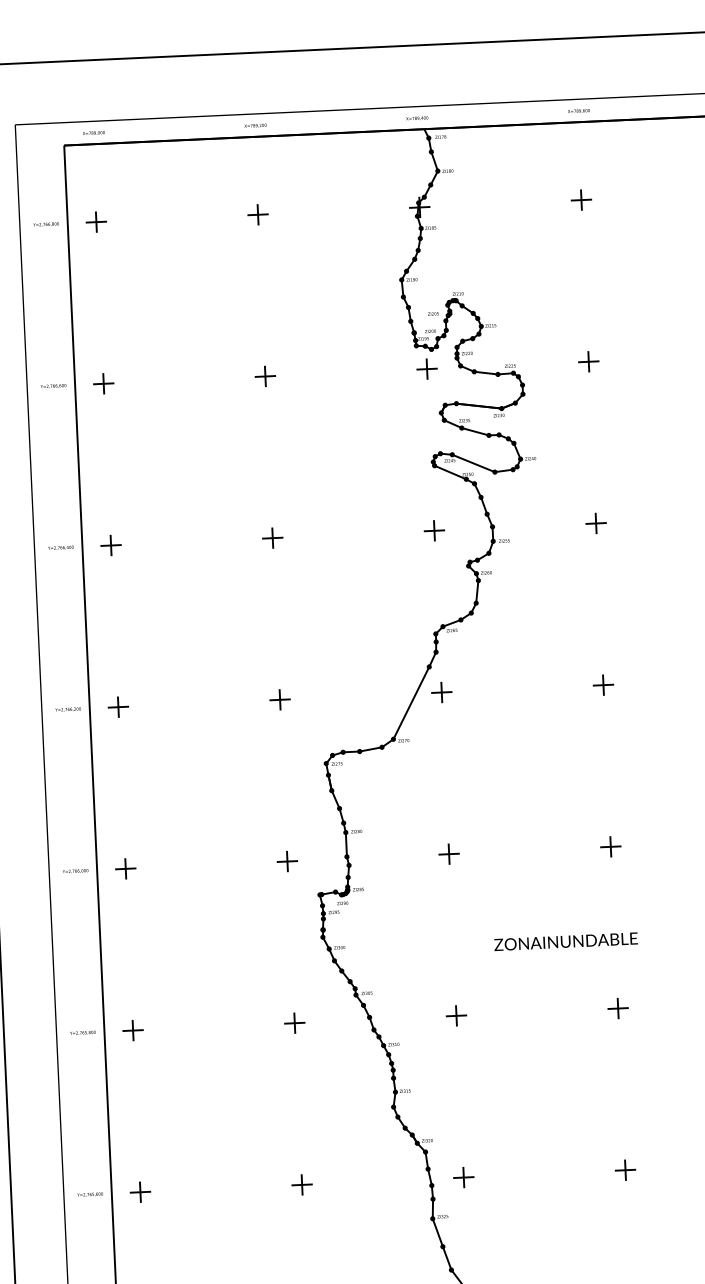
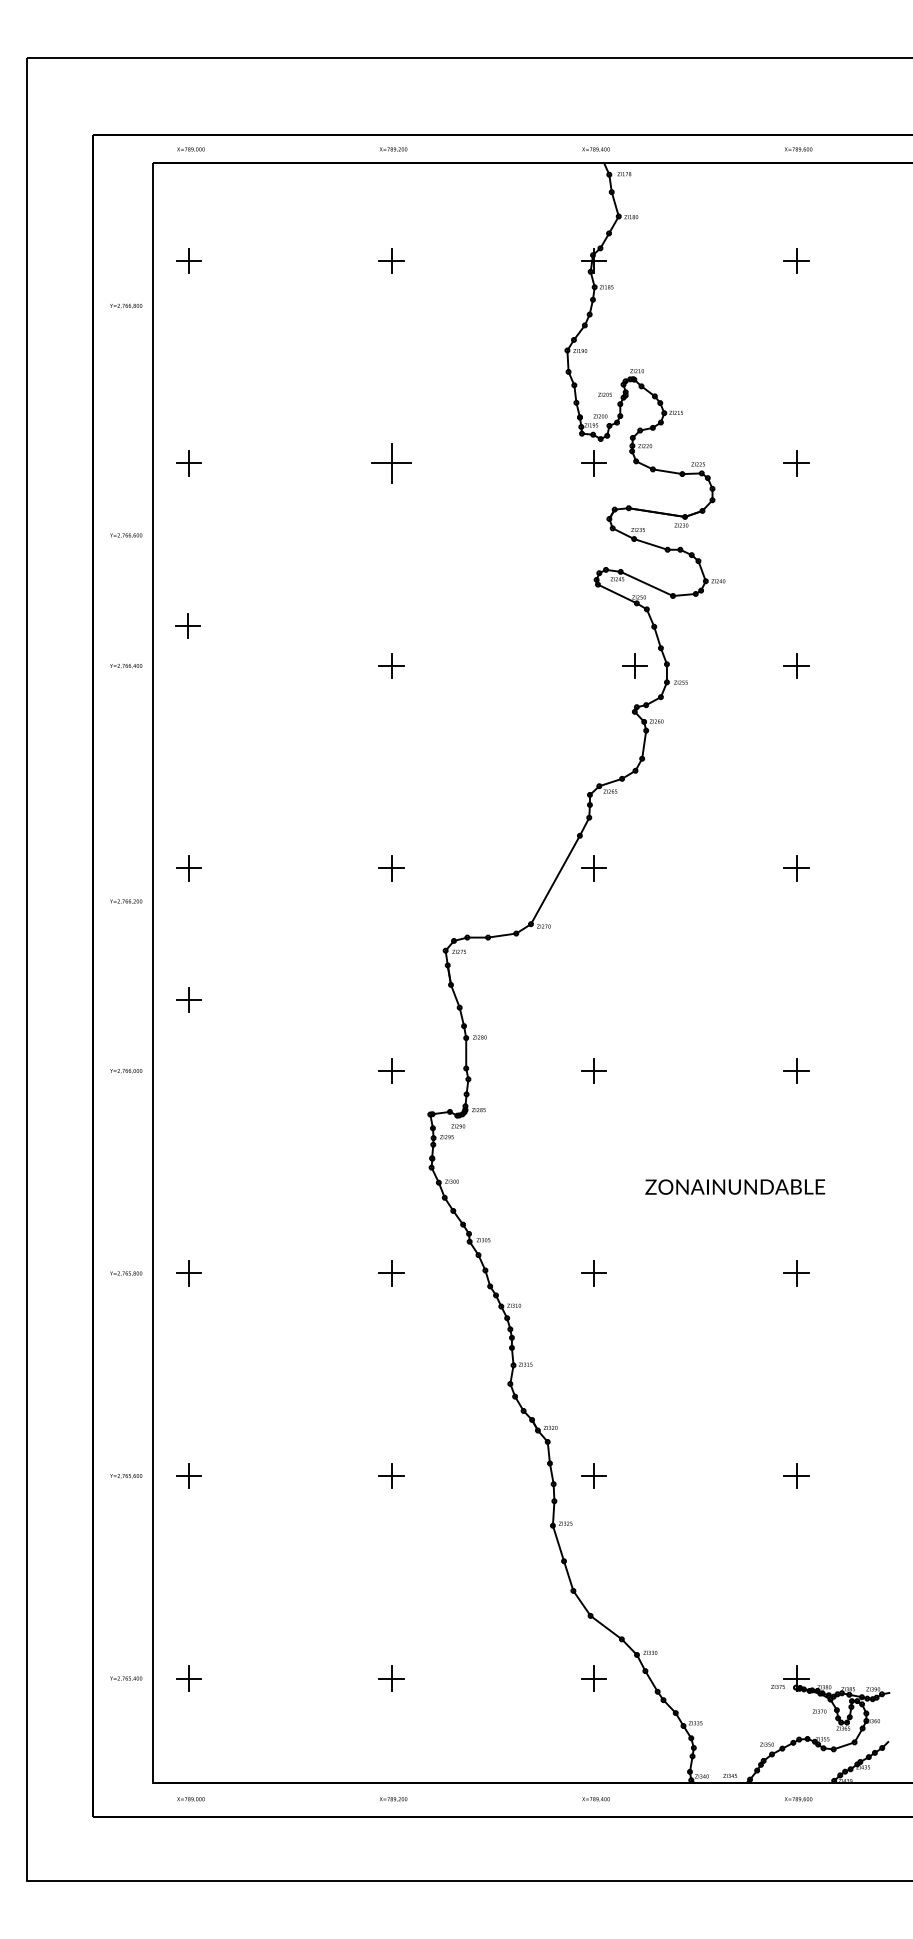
text: (46, 224) -> (126, 305), moved
part: (265, 376) -> (391, 463), size x1.6
text: (53, 386) -> (126, 535), moved
part: (433, 530) -> (634, 665), moved
part: (110, 545) -> (187, 625), moved
text: (68, 709) -> (126, 901), moved
part: (125, 868) -> (188, 999), moved

